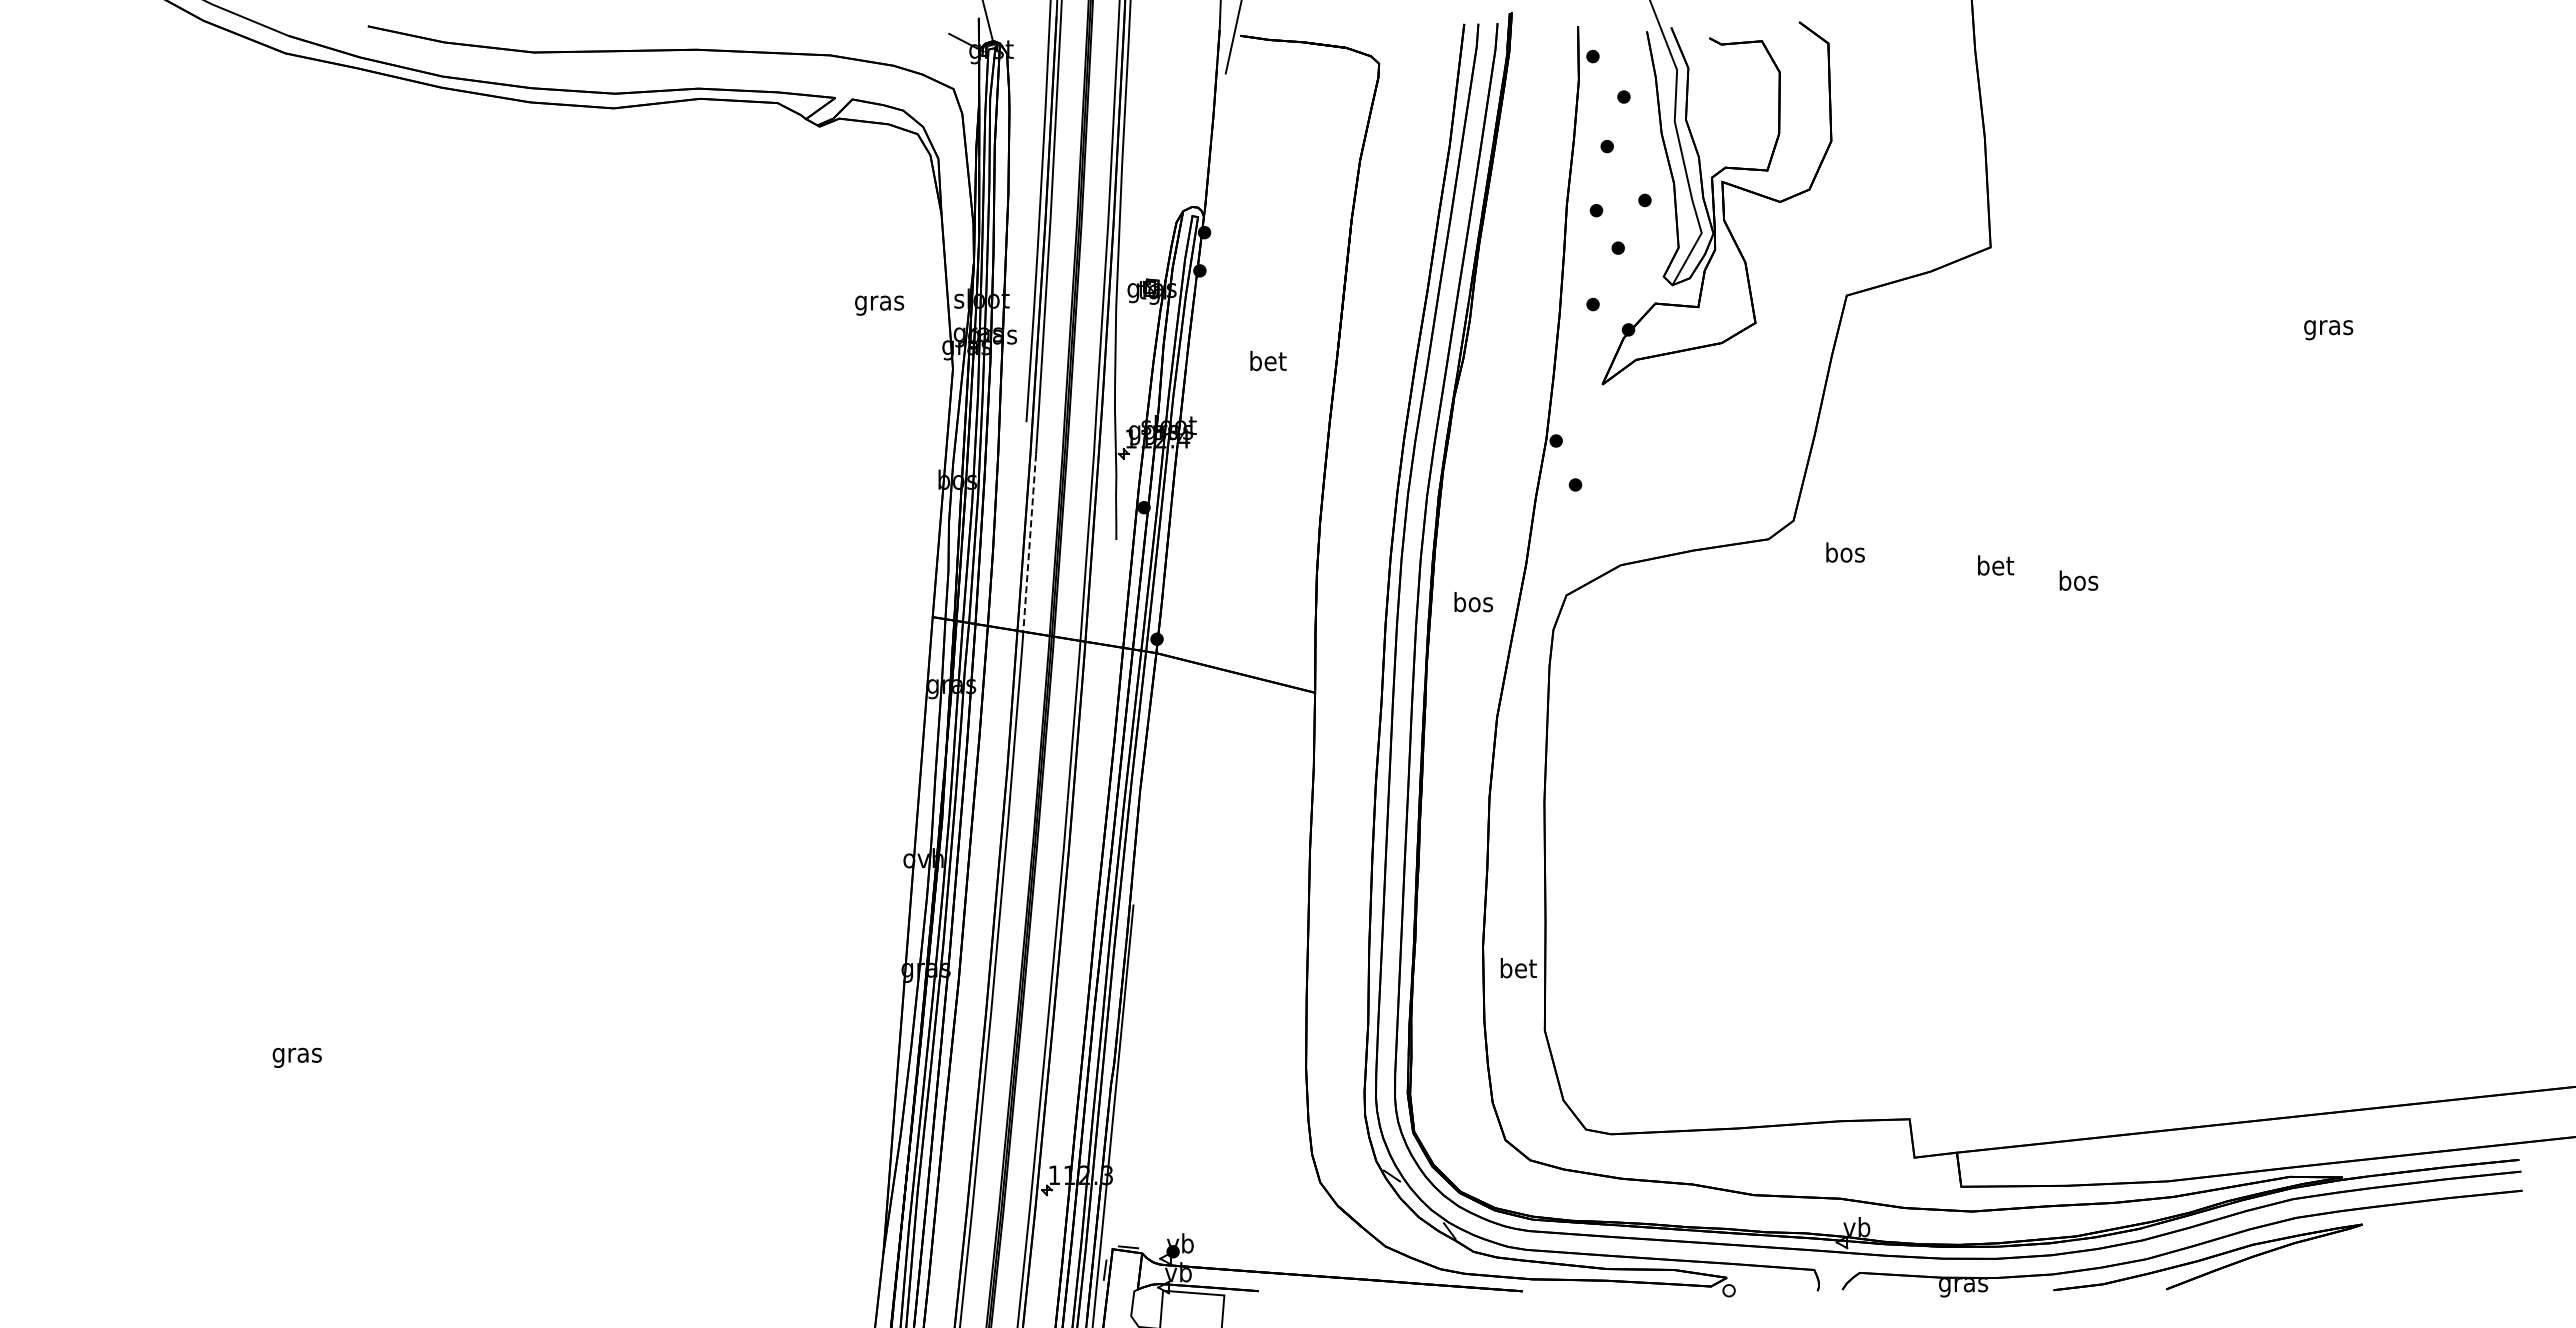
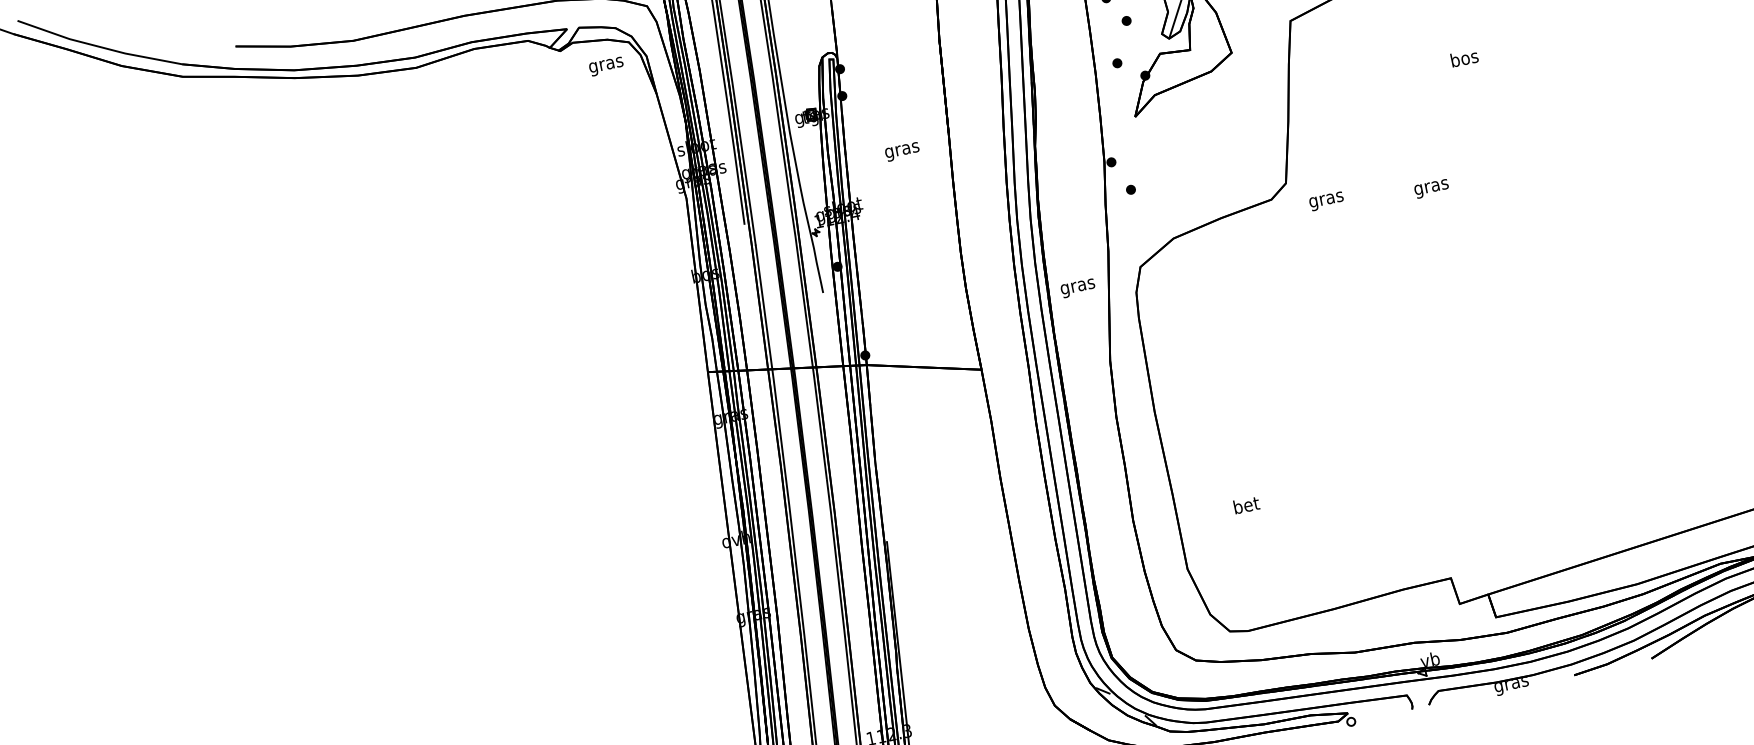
text: (879, 305) -> (606, 66), moved
text: (1267, 363) -> (901, 150), bet -> gras
line: (1029, 543) -> (763, 307), dashed -> solid
text: (1844, 554) -> (1325, 199), bos -> gras
text: (1994, 567) -> (1430, 186), bet -> gras
text: (2078, 580) -> (1464, 58), moved
text: (1472, 604) -> (1077, 286), bos -> gras
text: (1518, 968) -> (1246, 505), moved

